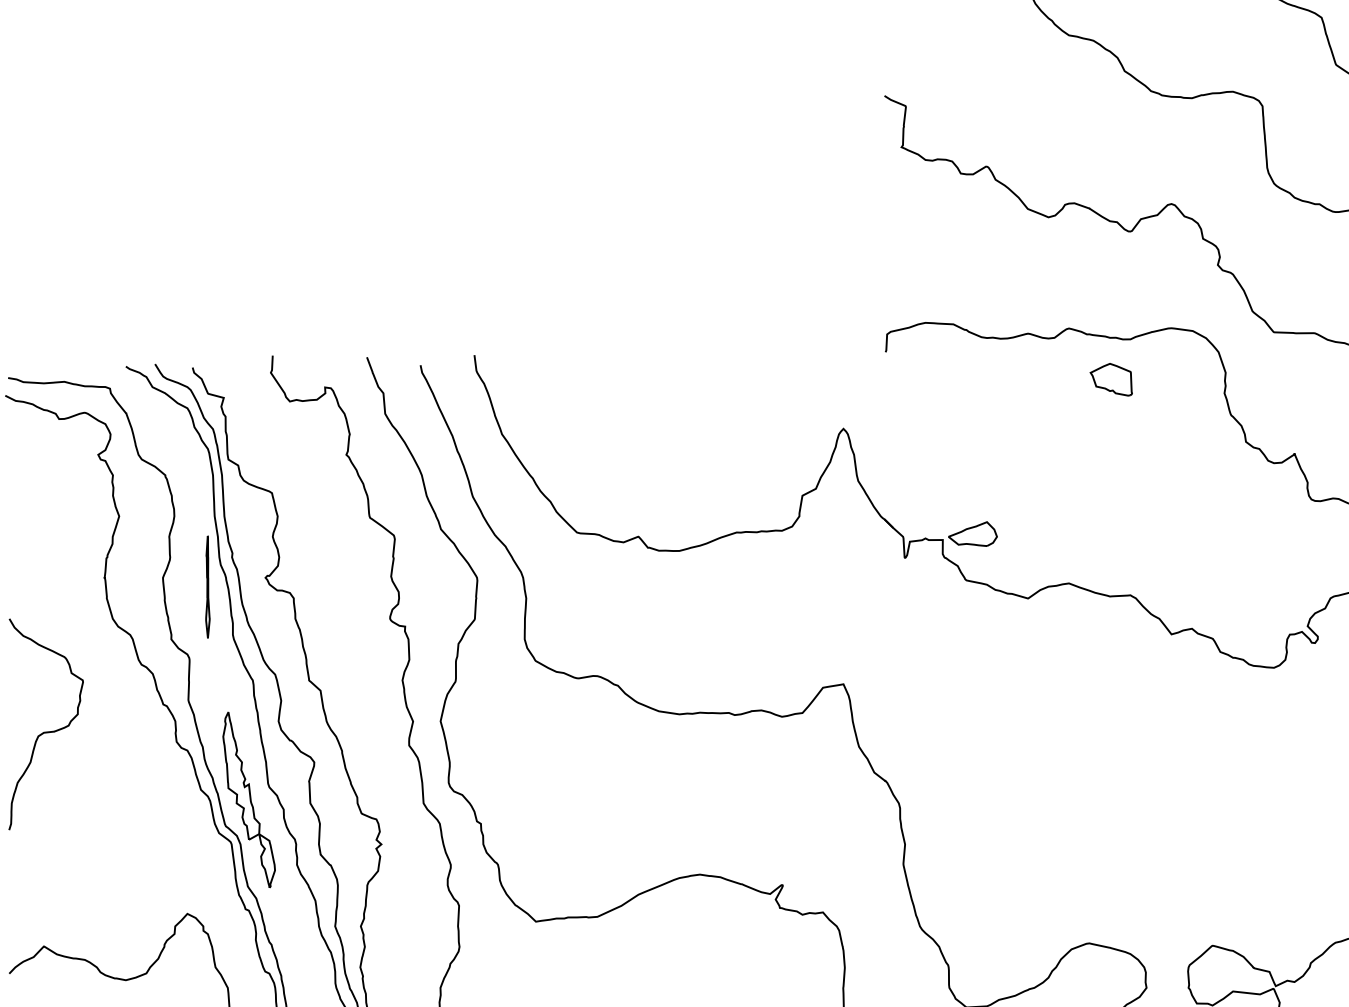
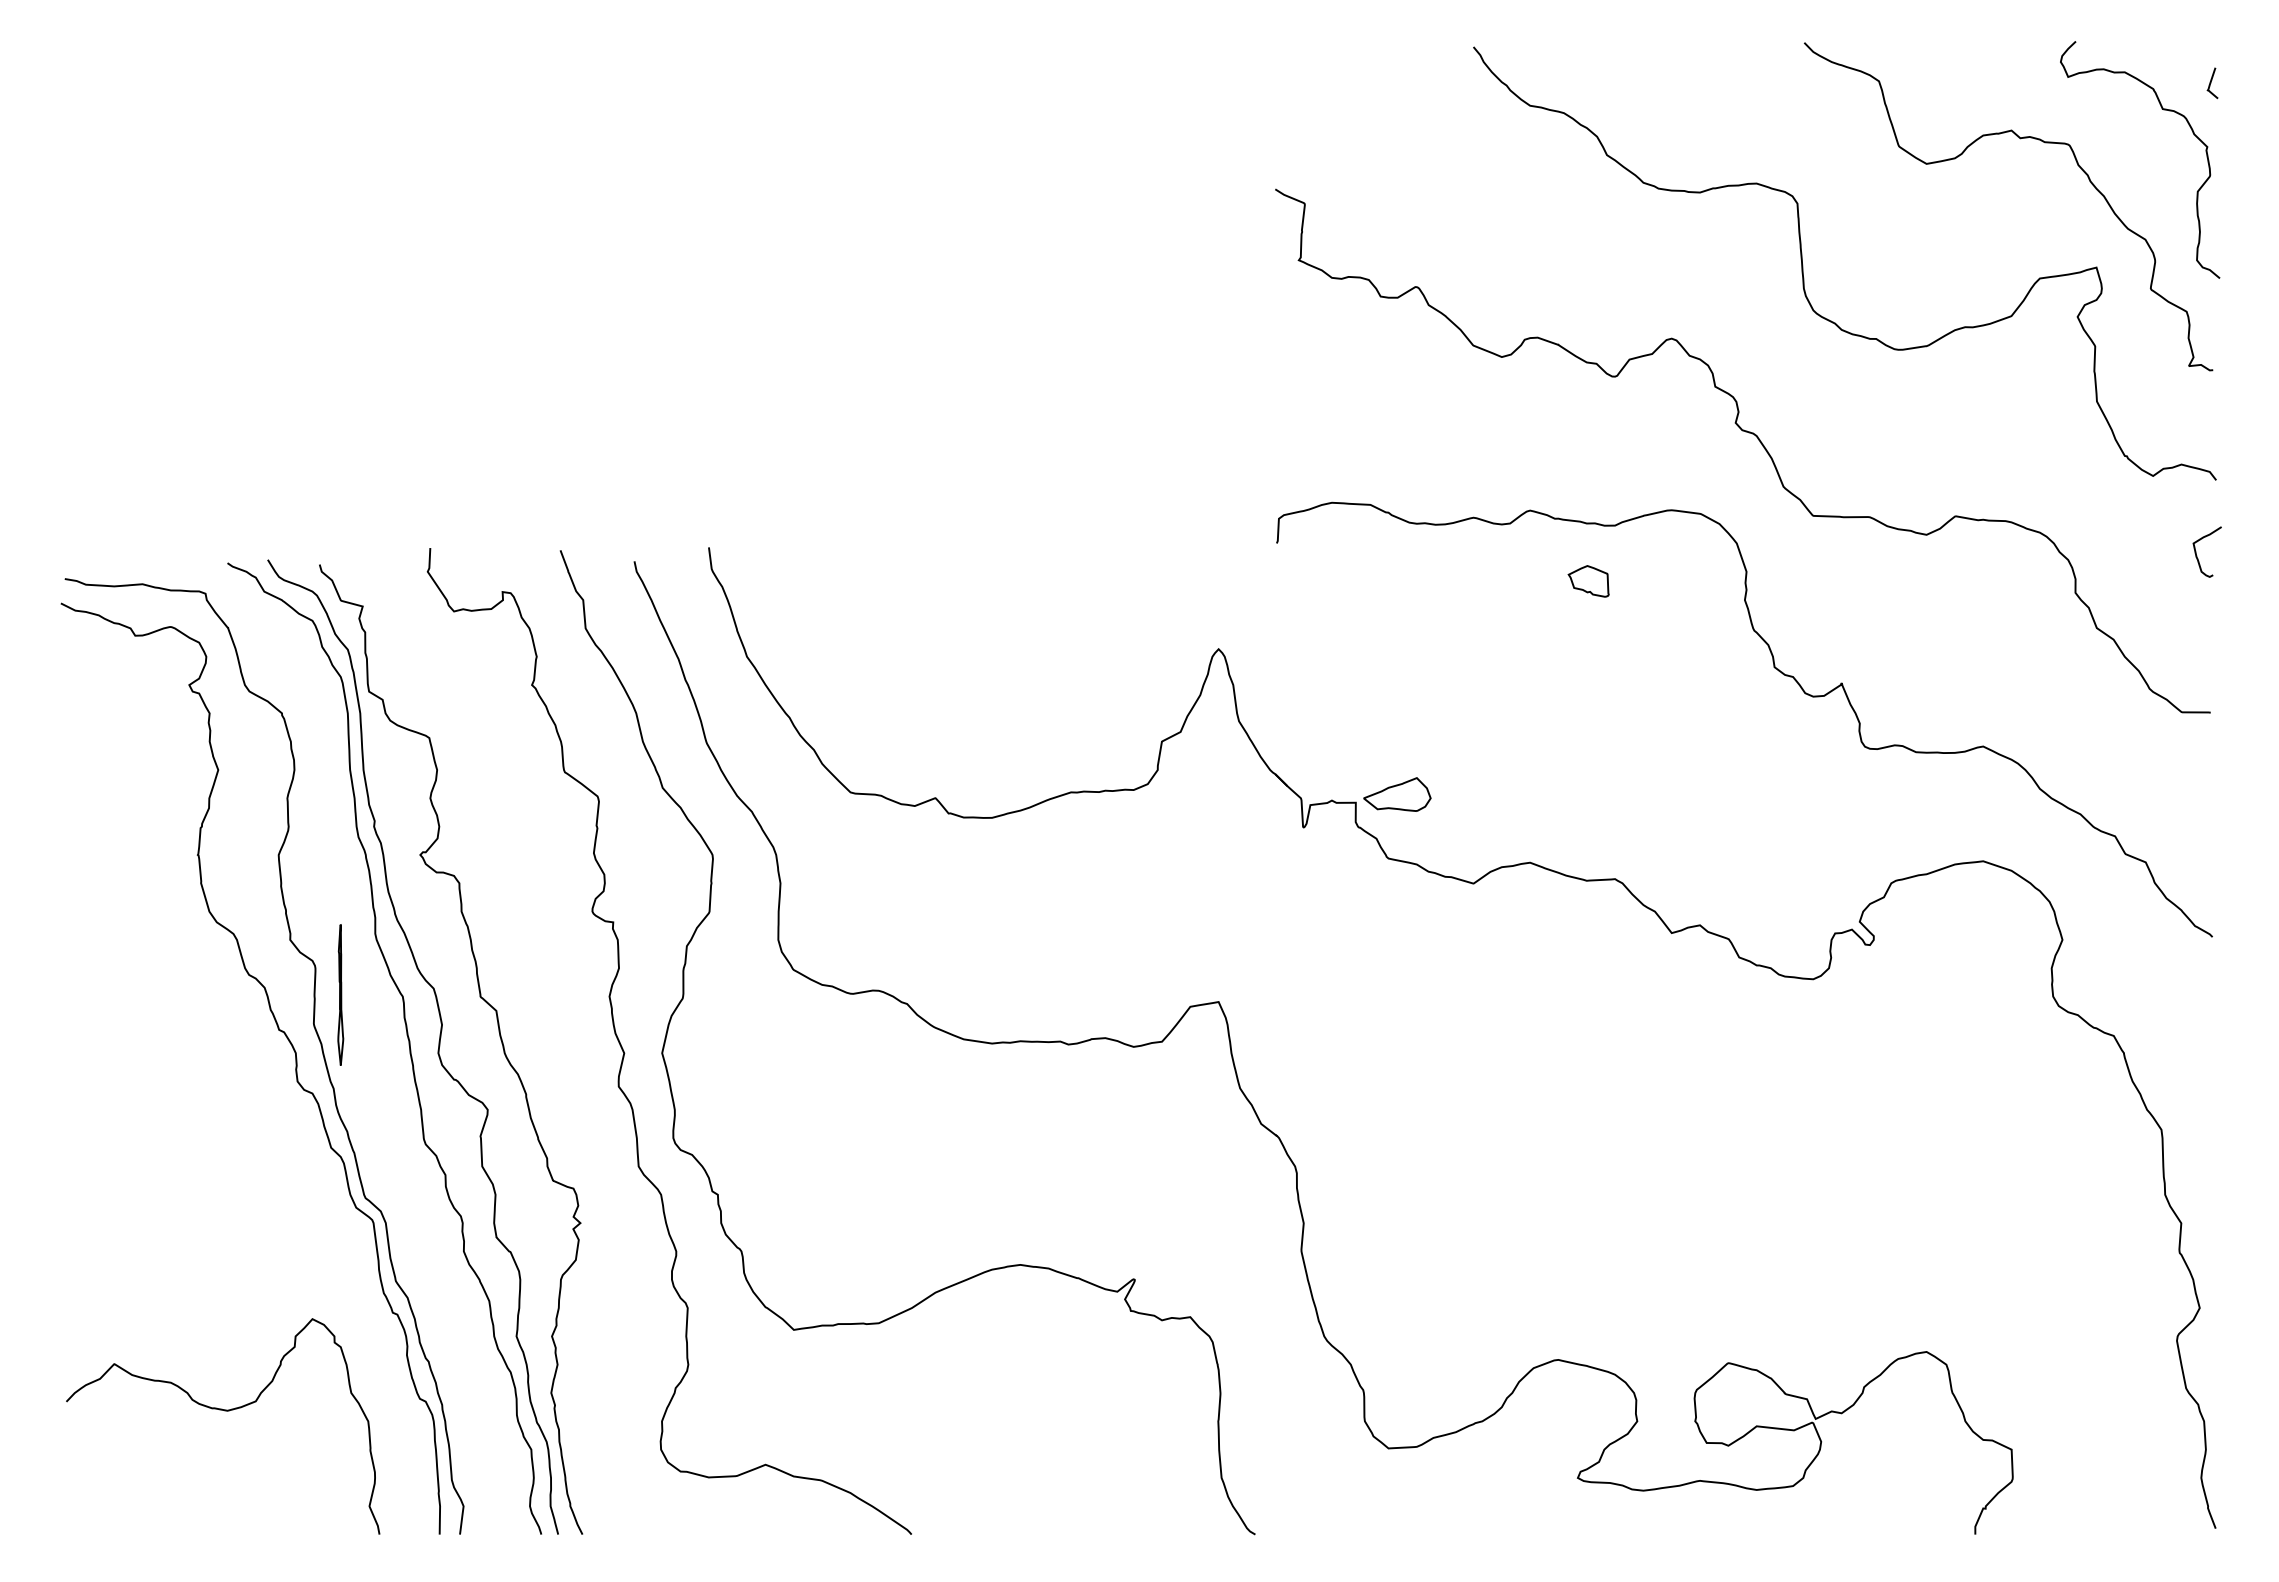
part: (1111, 379) -> (1588, 581), size x0.7
part: (207, 586) -> (340, 994), moved
curve: (46, 731) -> (117, 1067), removed
part: (248, 799) -> (397, 1161), removed

